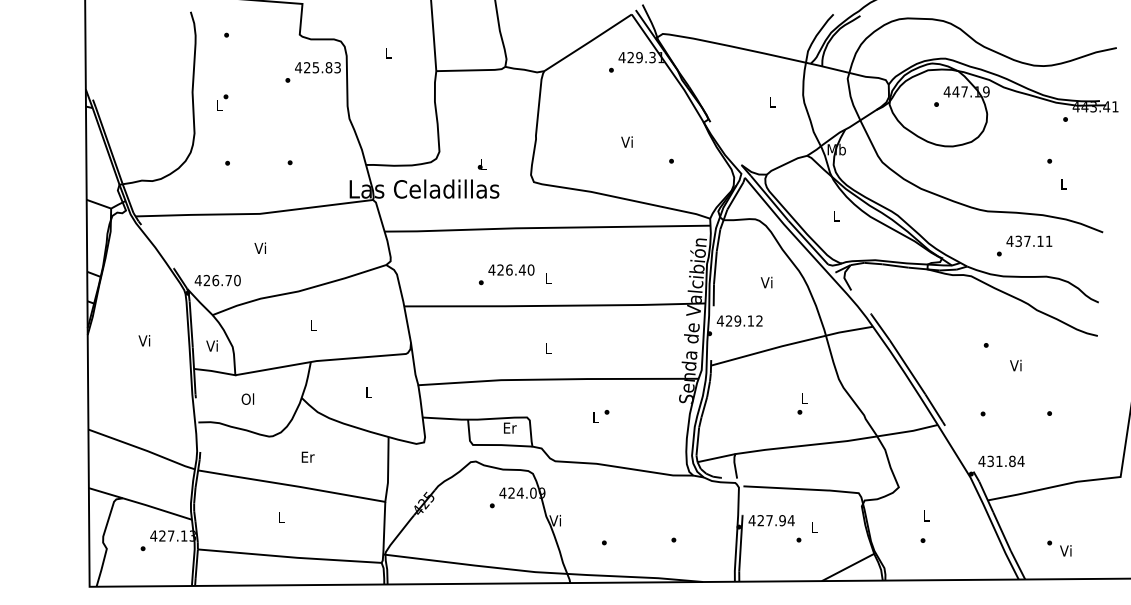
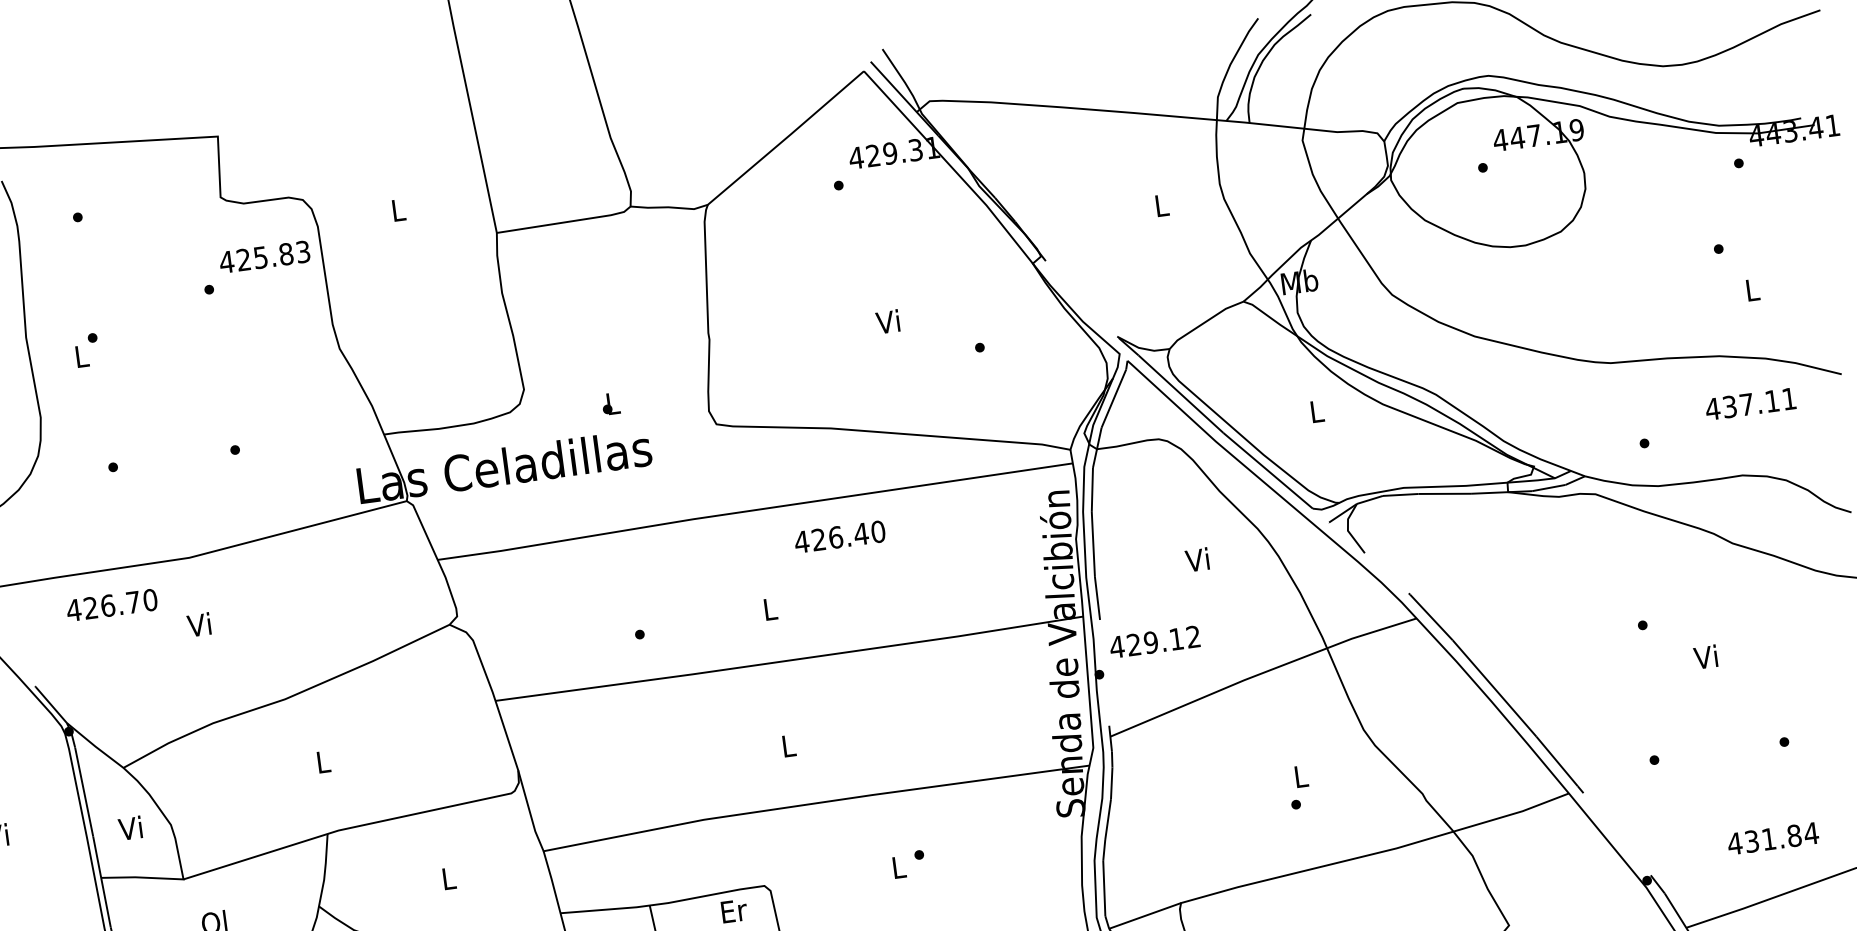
text: (1029, 240) -> (1750, 402), moved
text: (511, 269) -> (839, 535), moved
text: (217, 280) -> (111, 605), moved
text: (1001, 461) -> (1773, 838), moved

